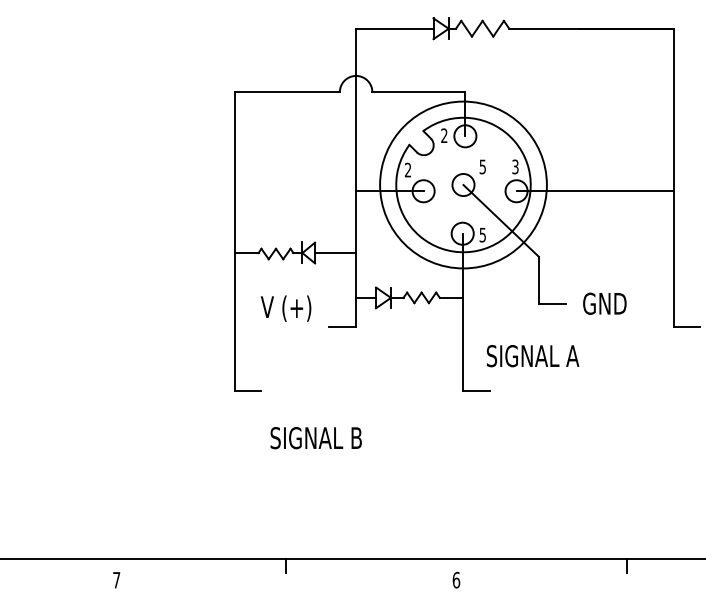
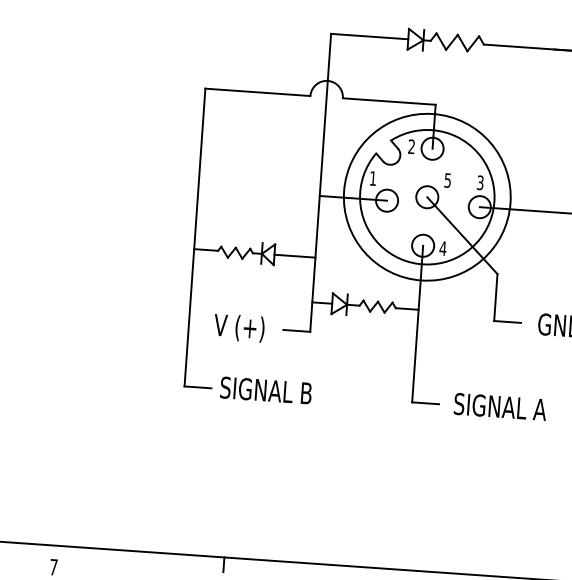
text: (407, 169) -> (372, 177), 2 -> 1
text: (482, 235) -> (442, 248), 5 -> 4
text: (285, 308) -> (238, 327), moved
text: (533, 356) -> (500, 407), moved
text: (315, 438) -> (265, 390), moved

